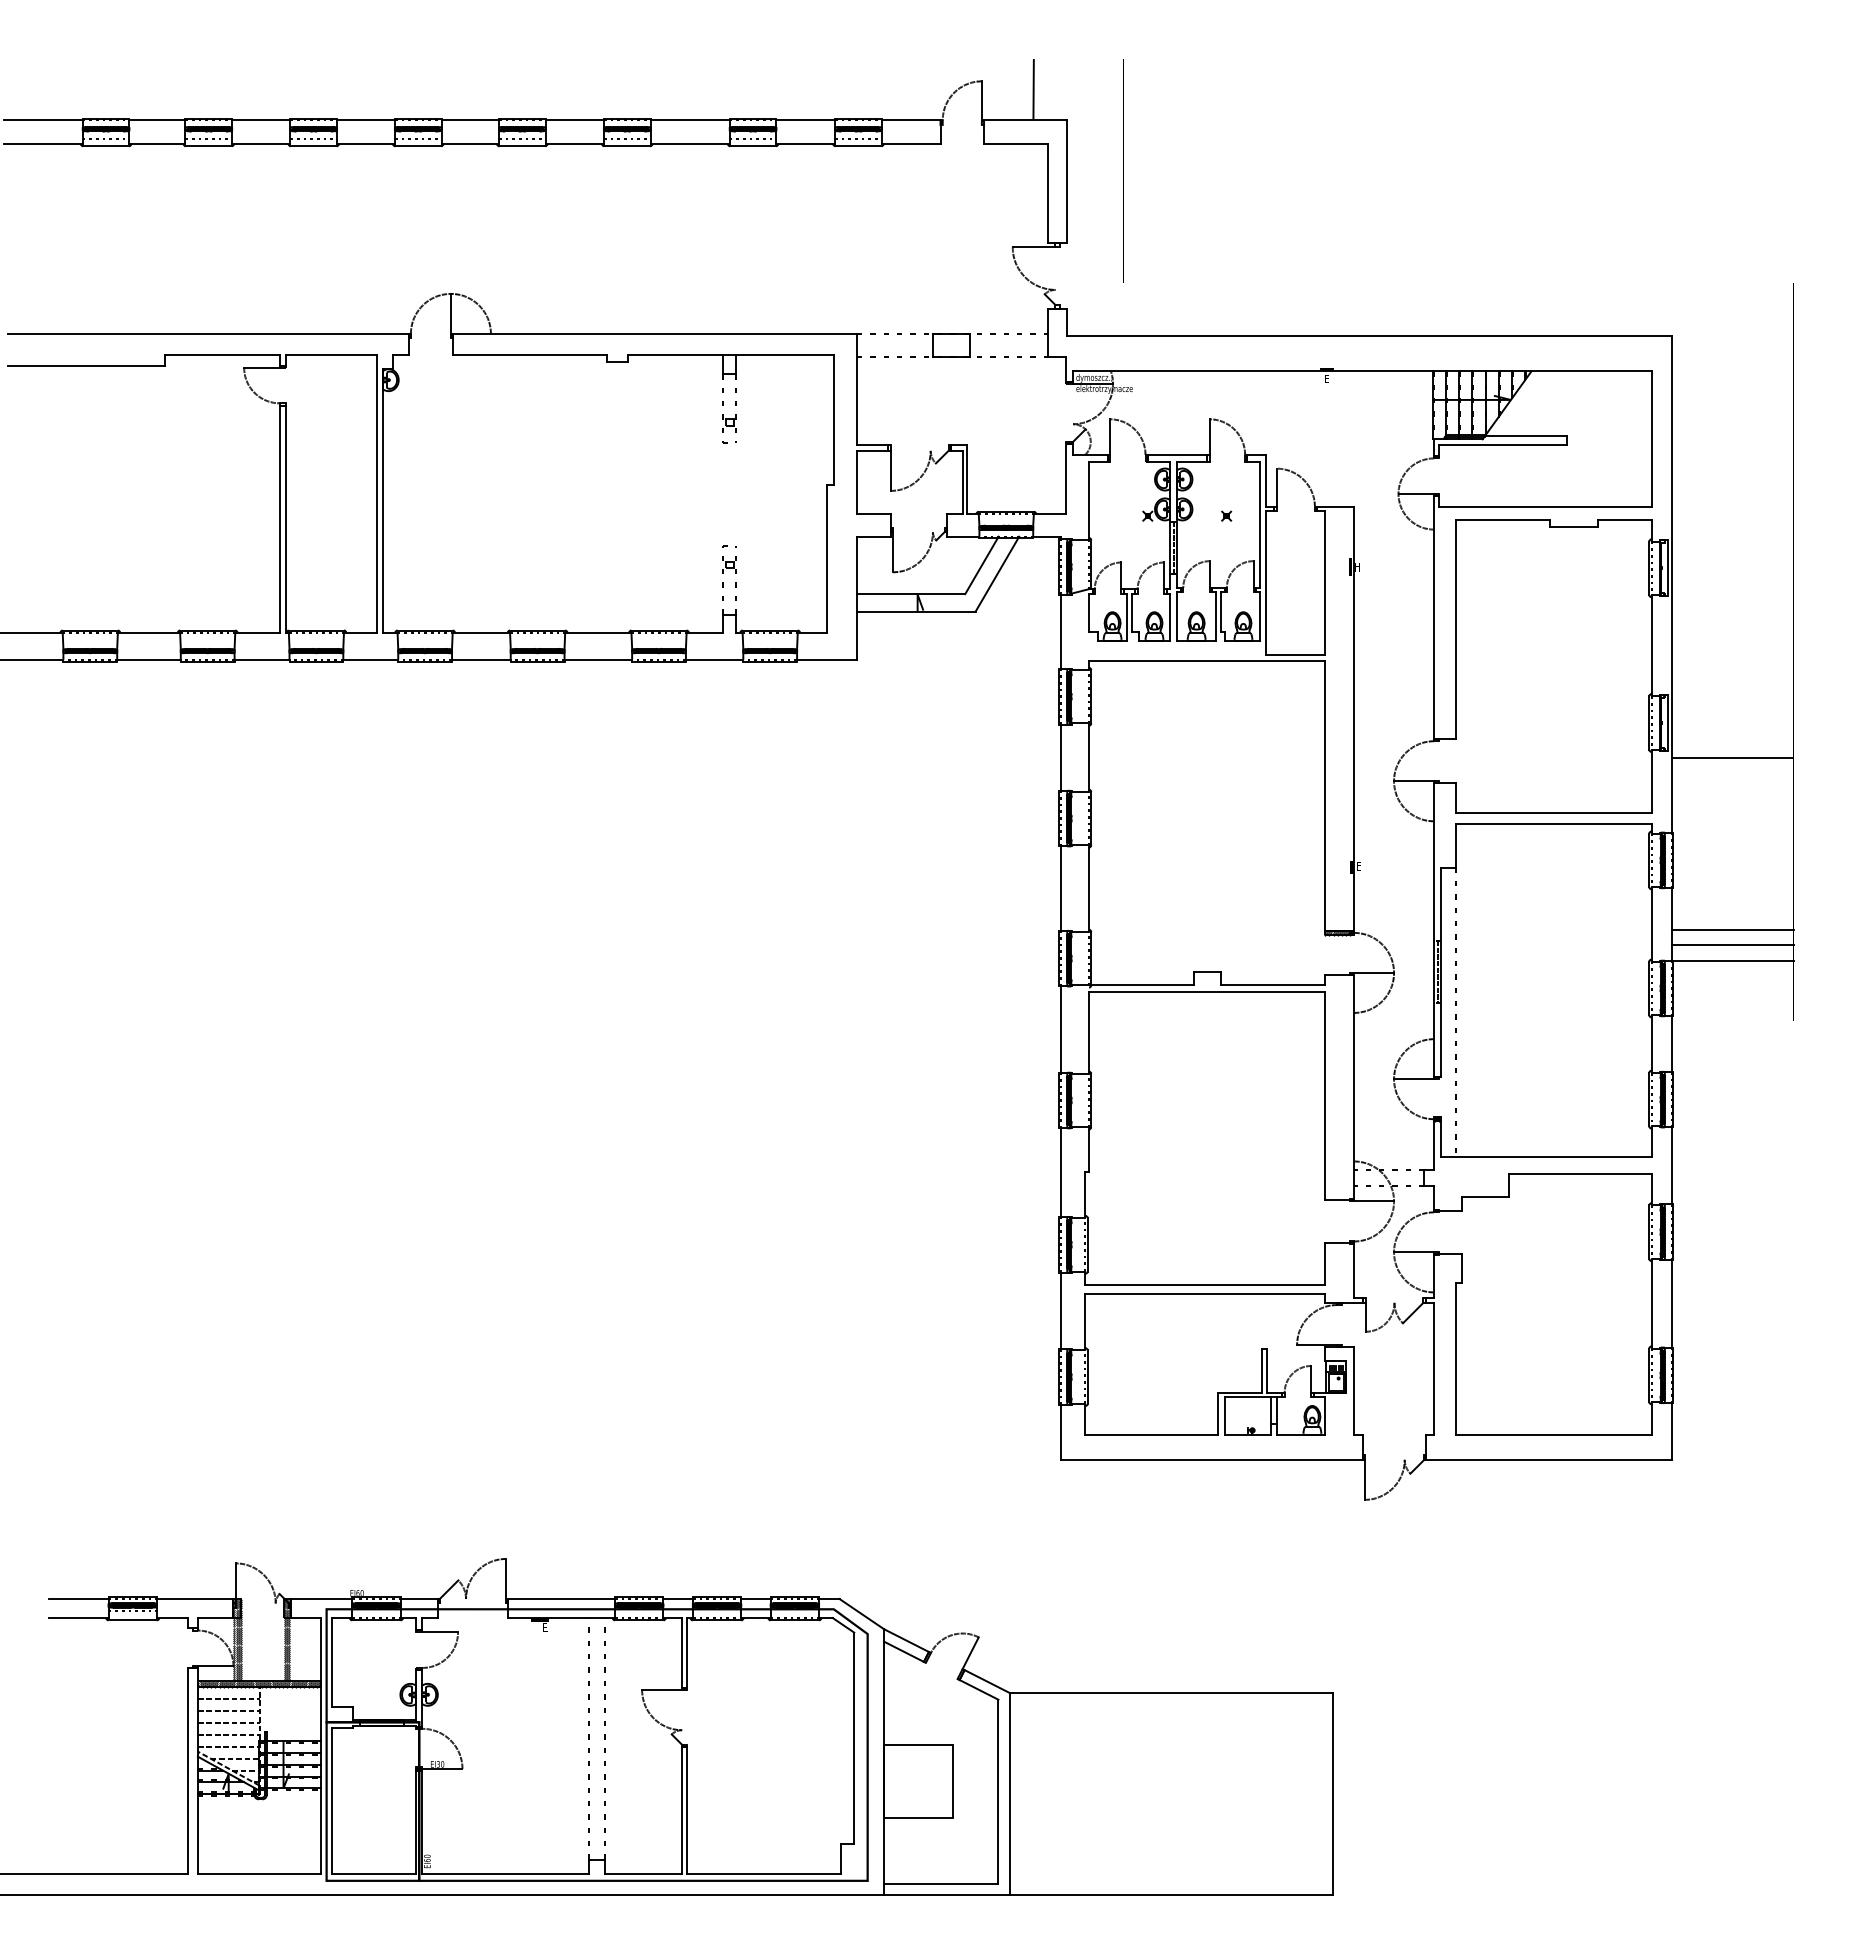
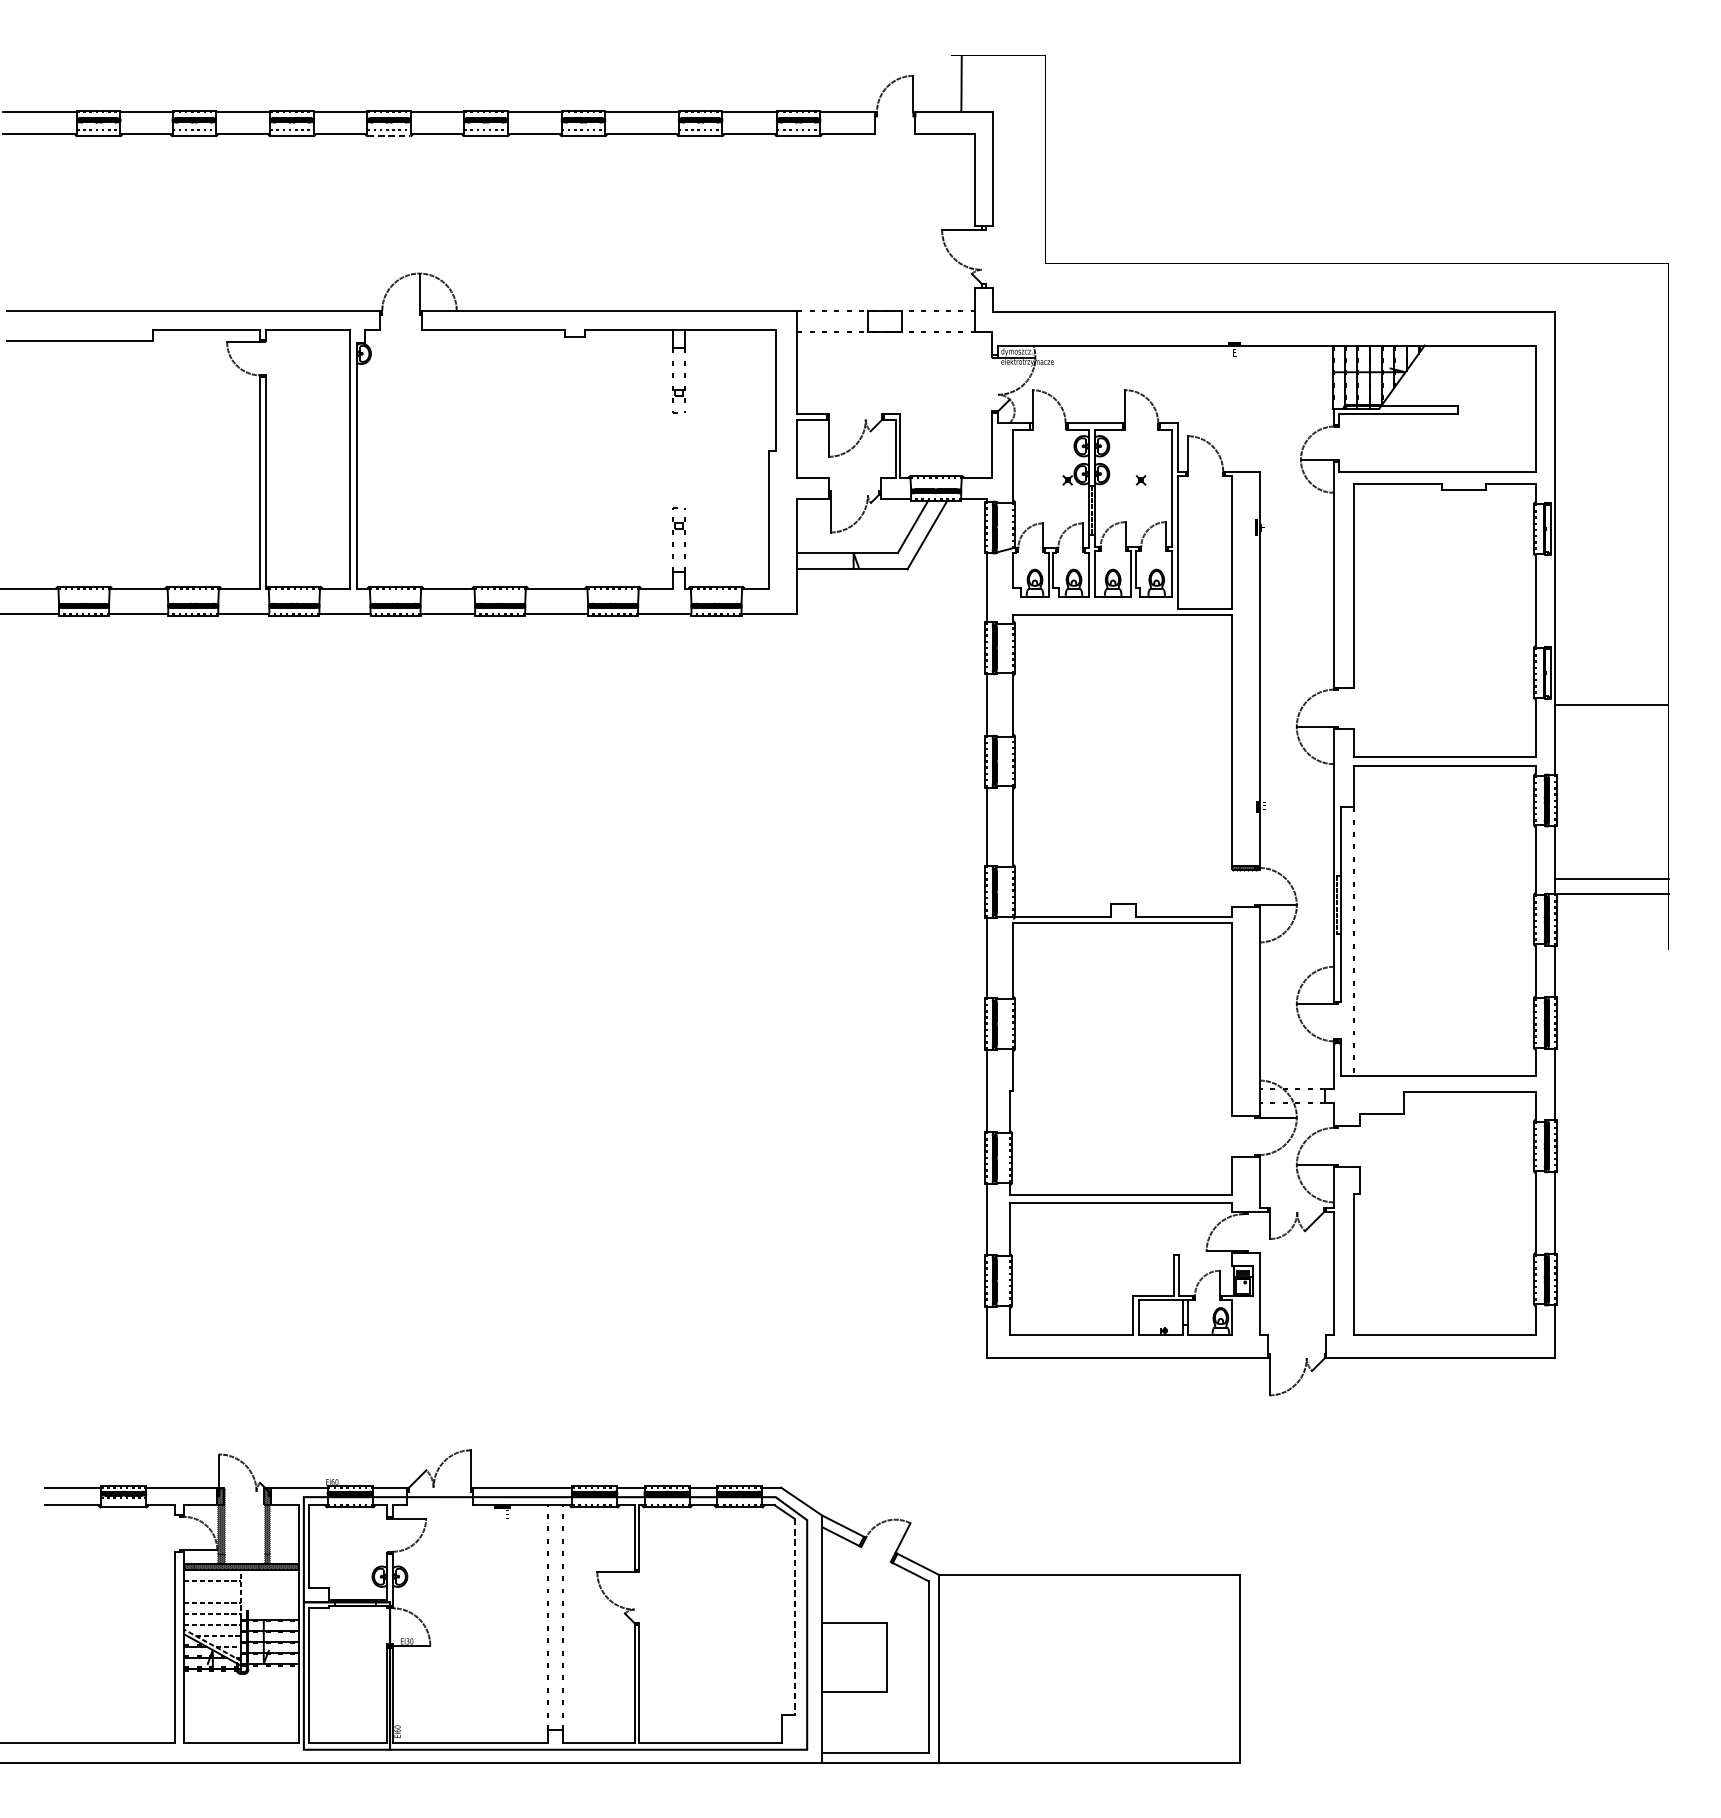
line: (418, 146) -> (389, 136), solid -> dashed
line: (1732, 929) -> (1611, 864), removed
line: (228, 1711) -> (212, 1592), removed
line: (854, 1738) -> (794, 1617), solid -> dashed

